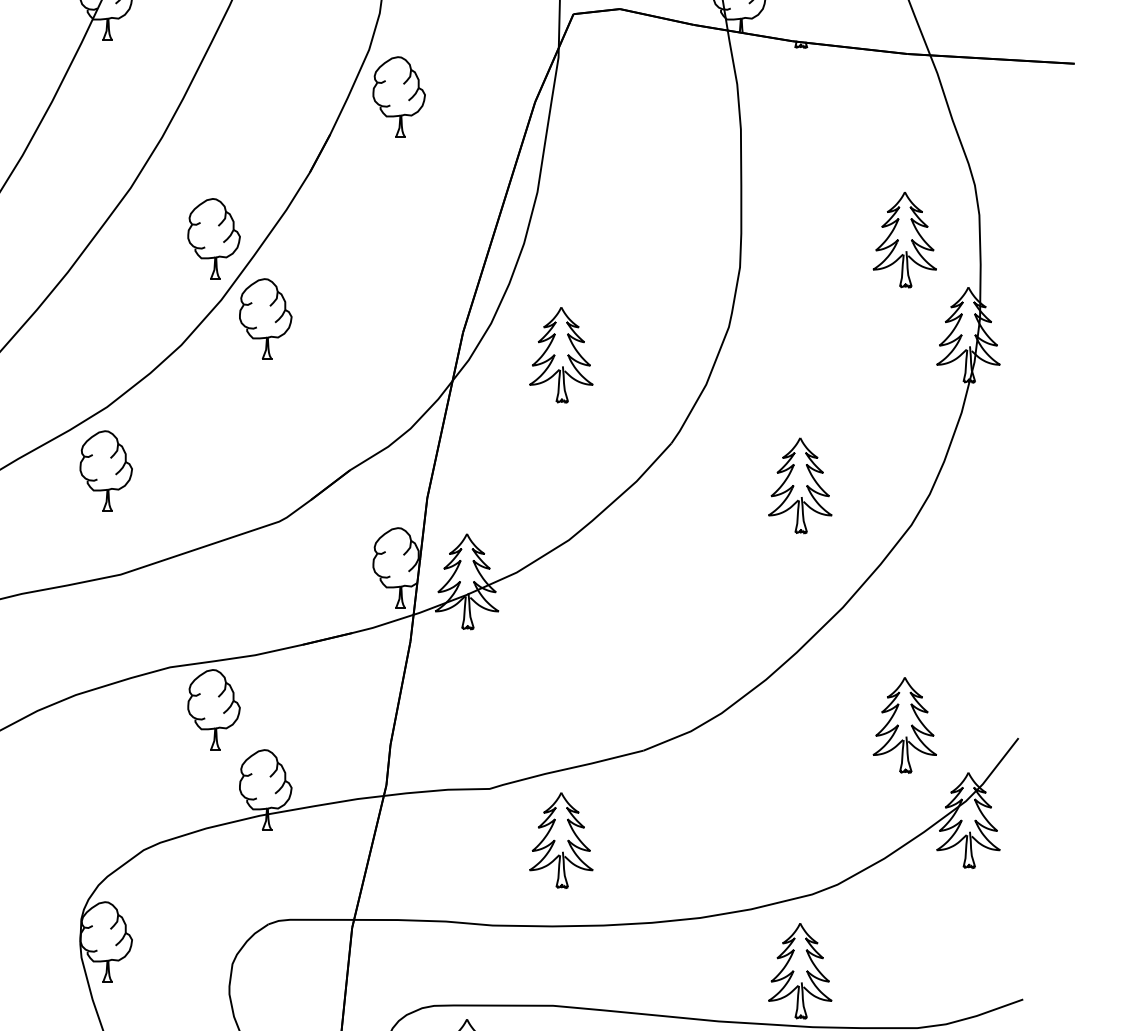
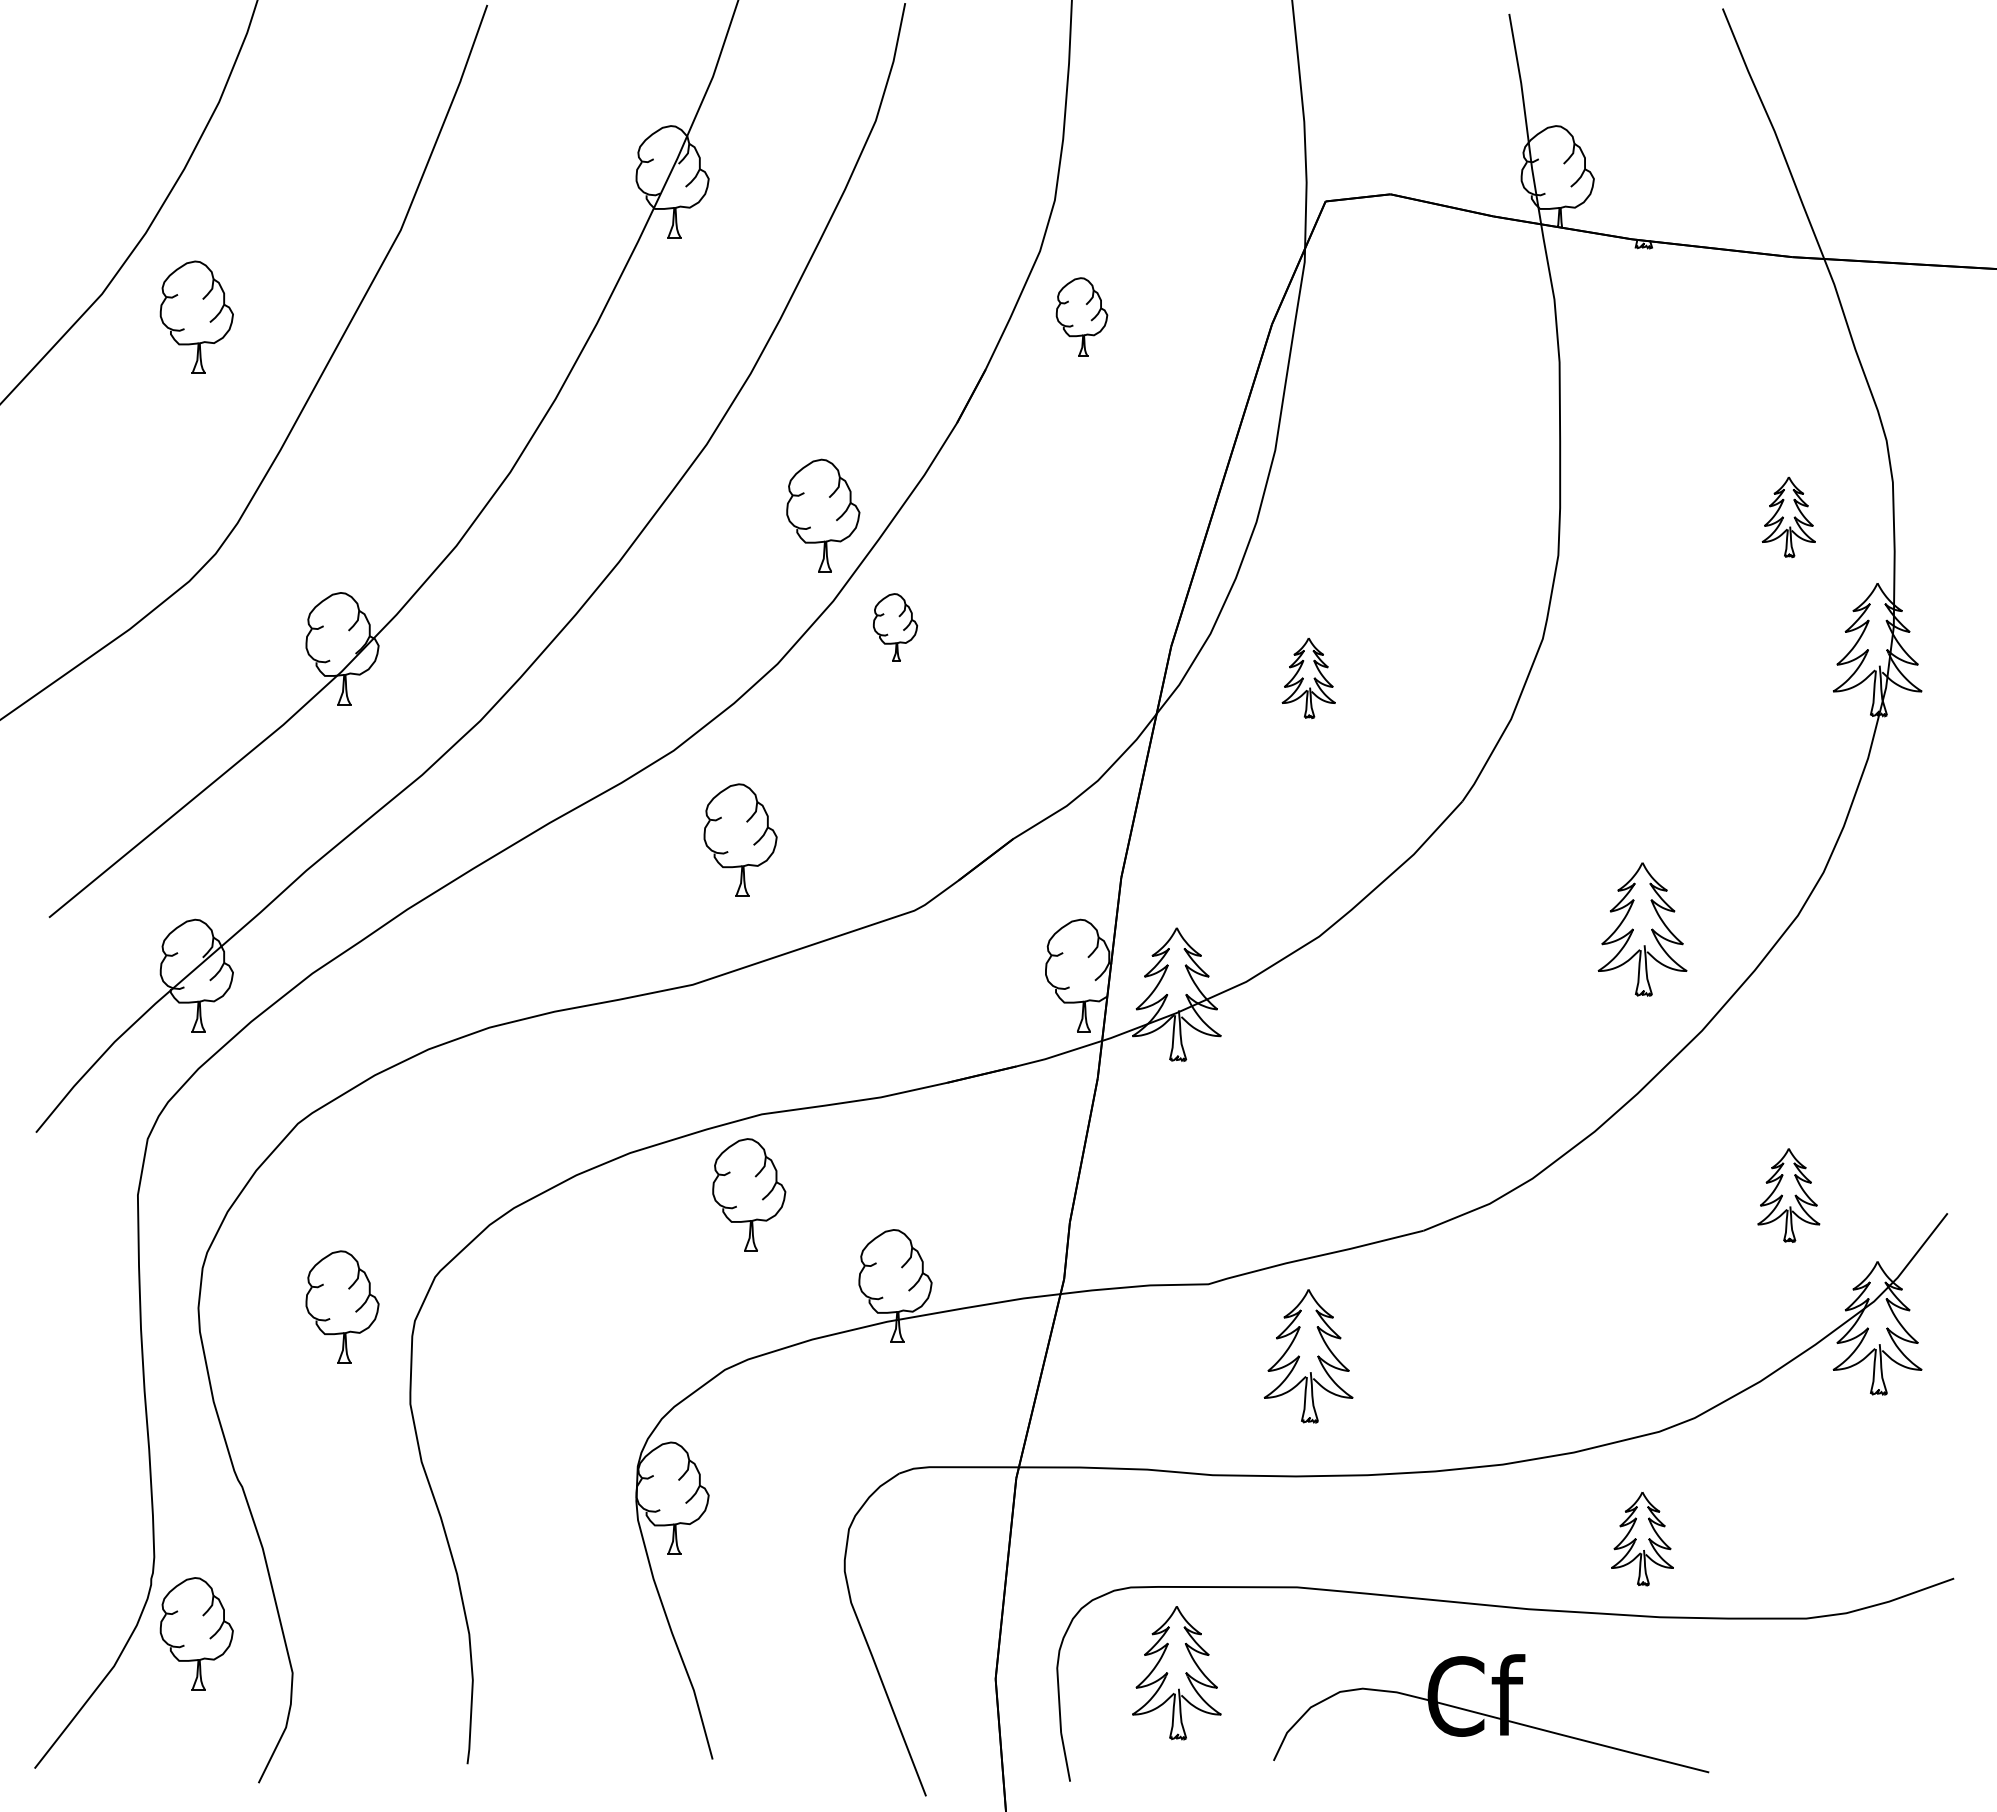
part: (398, 96) -> (1081, 316), size x0.7
part: (904, 240) -> (1788, 517), size x0.6
part: (265, 319) -> (895, 627), size x0.6
part: (561, 355) -> (1308, 678), size x0.6
part: (106, 470) -> (740, 839), moved
part: (800, 485) -> (1642, 929), moved
part: (214, 709) -> (749, 1194), moved
part: (904, 725) -> (1788, 1195), size x0.7
part: (800, 970) -> (1642, 1538), size x0.7

